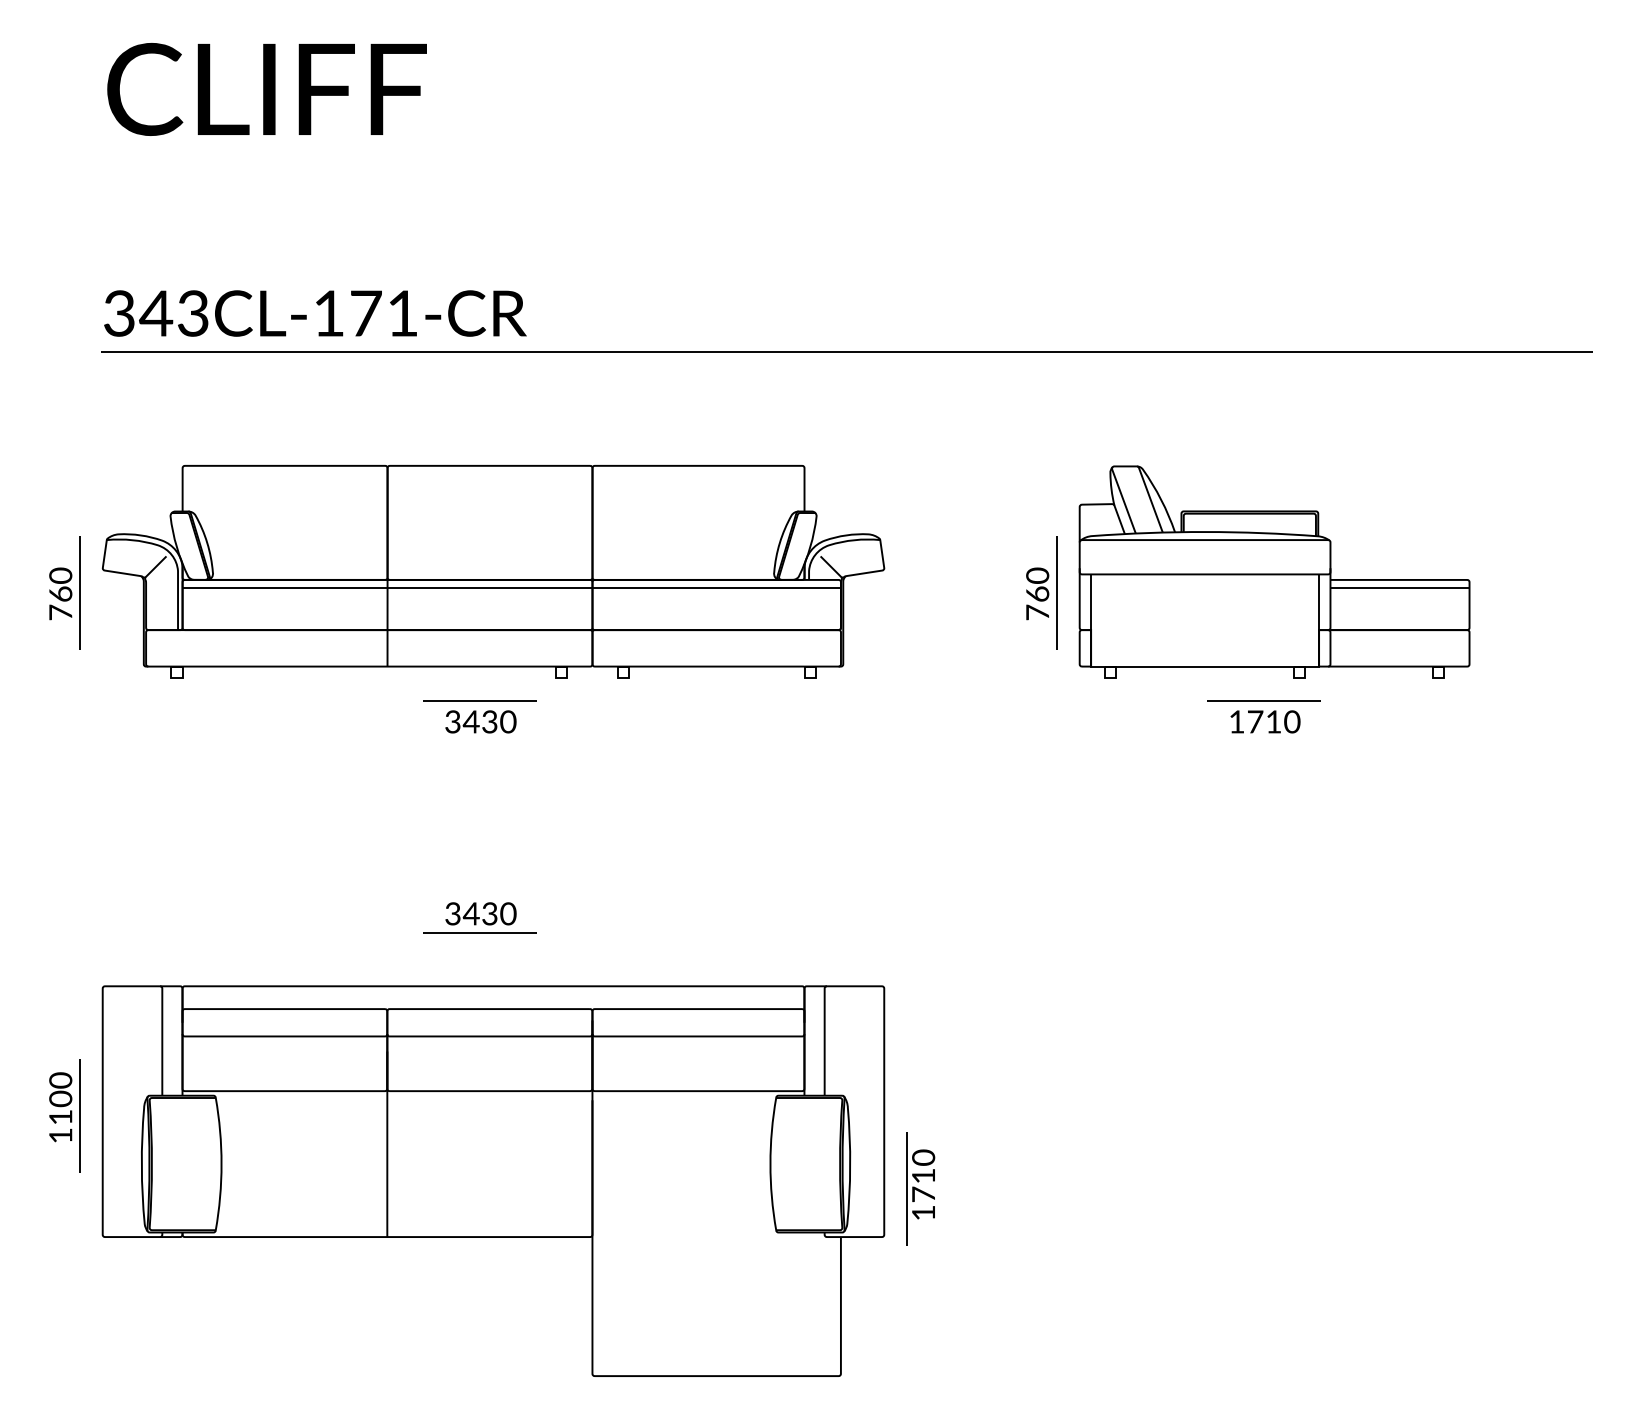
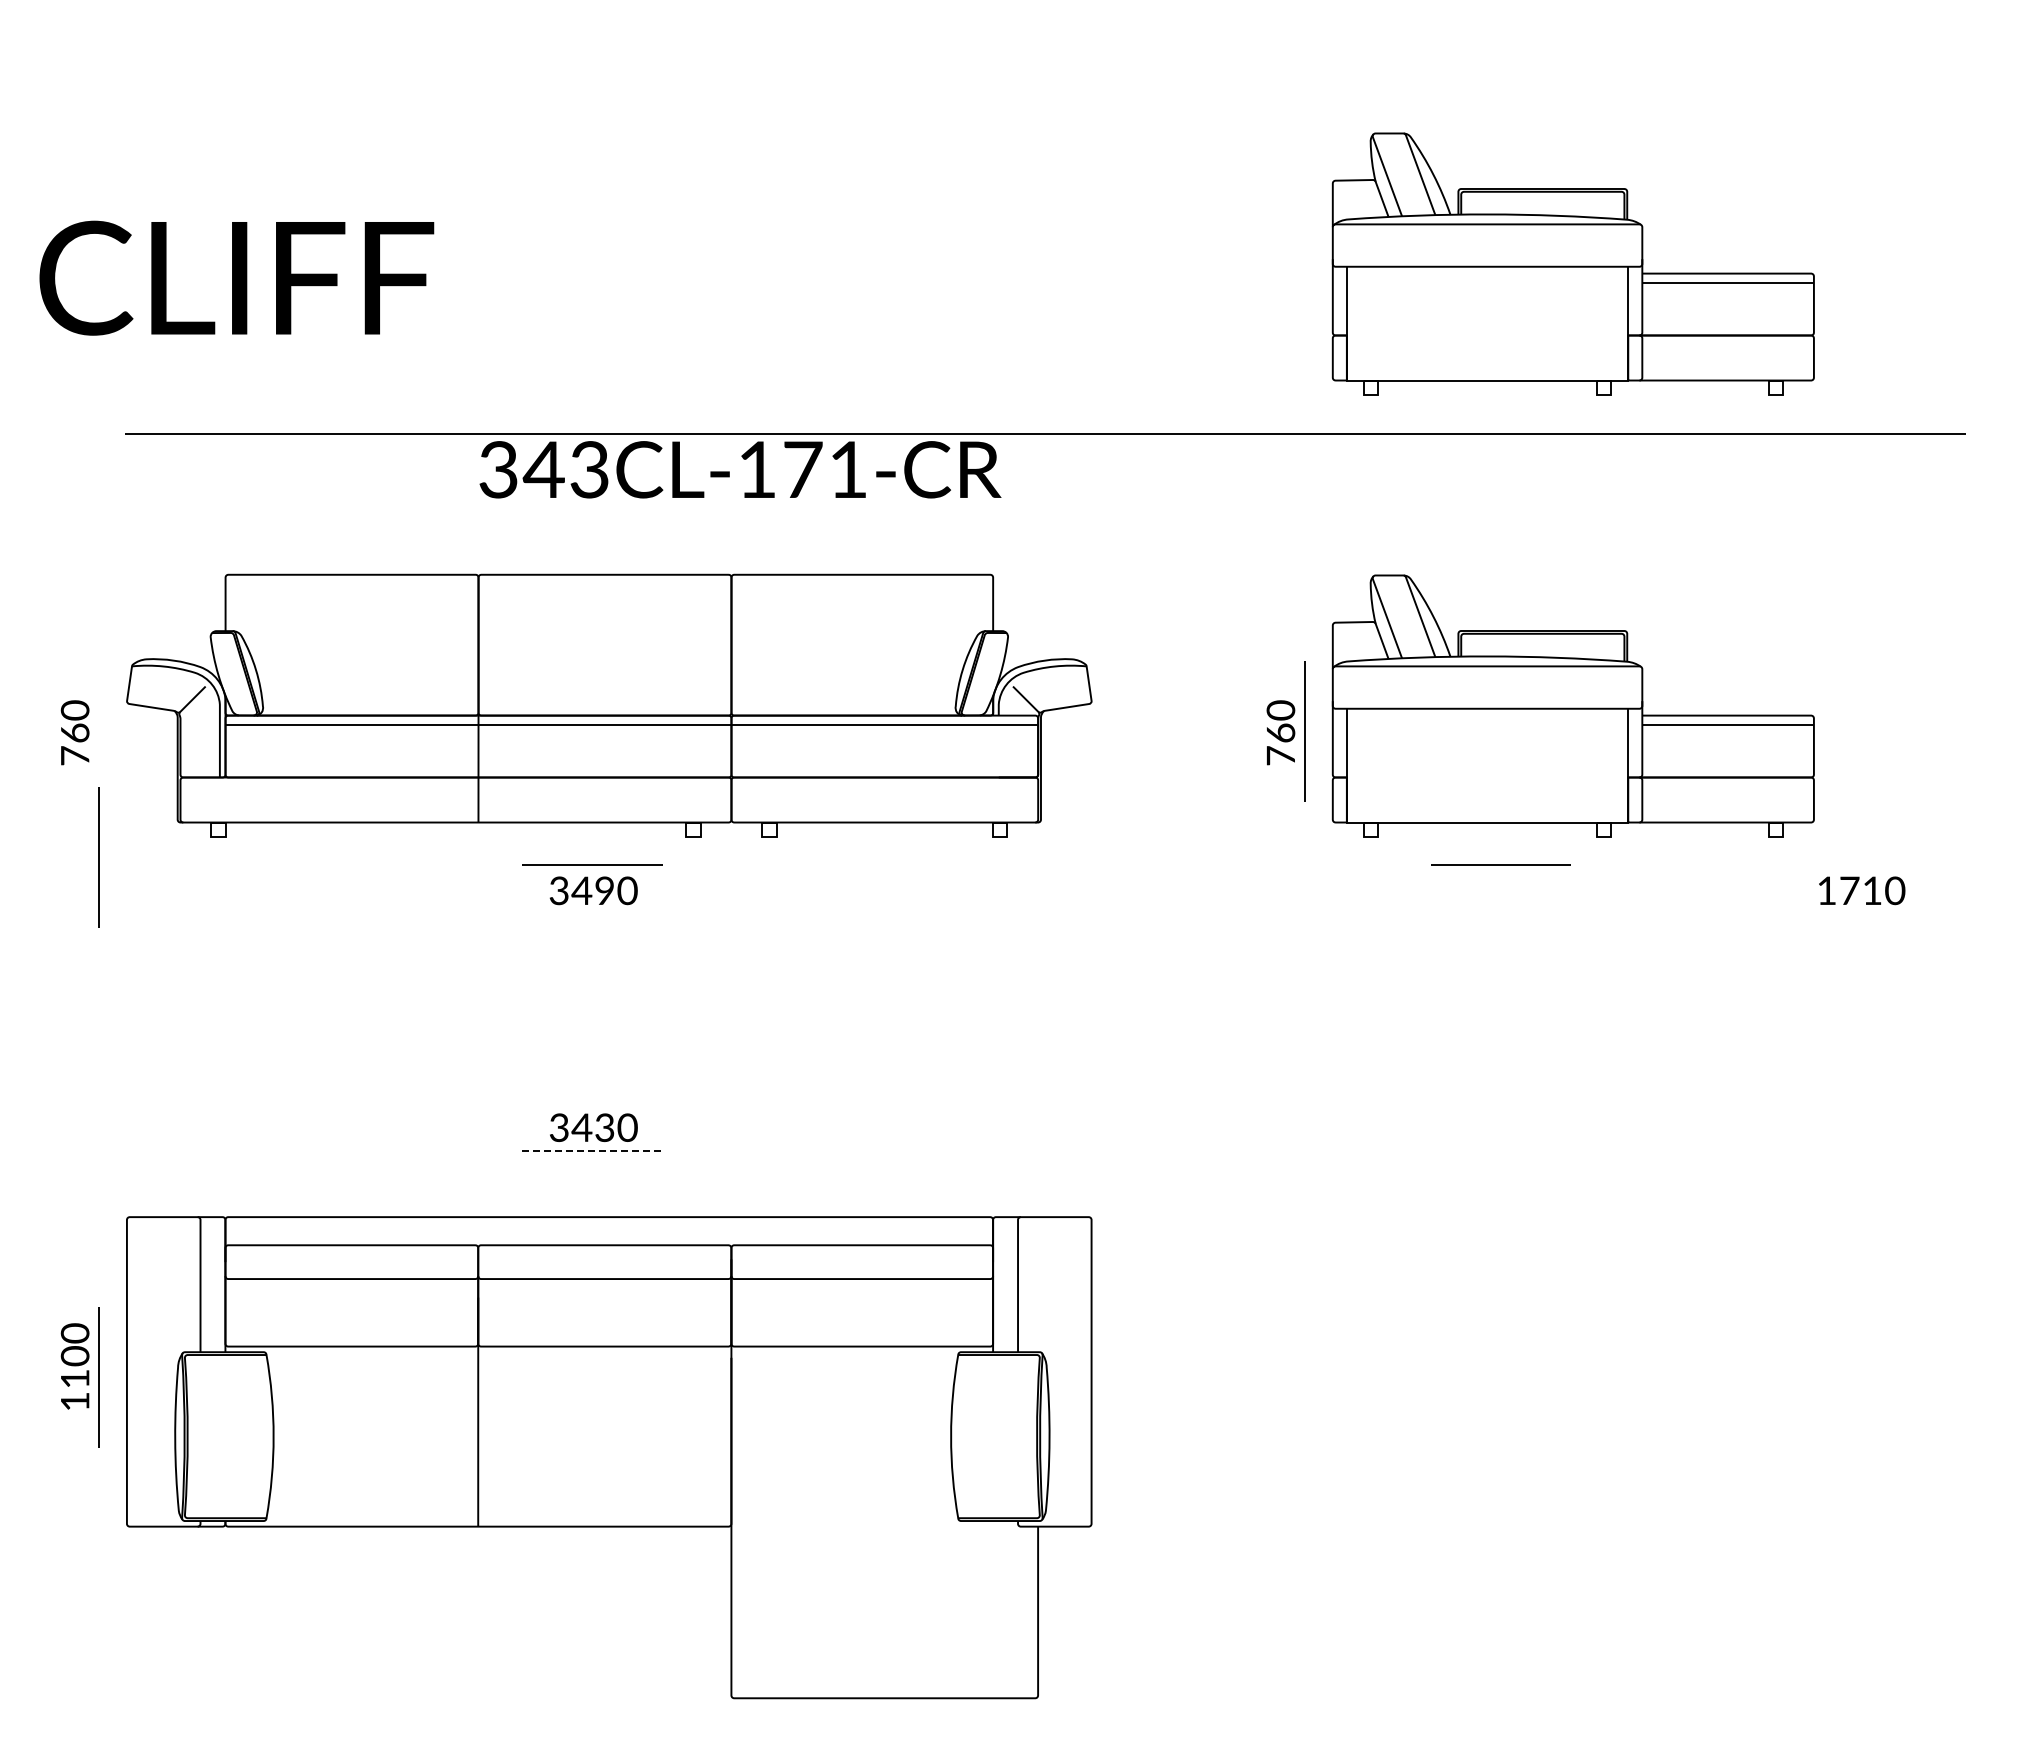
text: (266, 88) -> (236, 277), moved
part: (1273, 213) -> (1572, 263), added
text: (315, 313) -> (740, 469), moved
line: (79, 592) -> (98, 857), moved
line: (1263, 700) -> (1500, 864), moved
text: (489, 721) -> (604, 890), 3430 -> 3490
text: (1265, 721) -> (1862, 890), moved
line: (479, 933) -> (592, 1151), solid -> dashed
part: (920, 1188) -> (1136, 1466), removed

